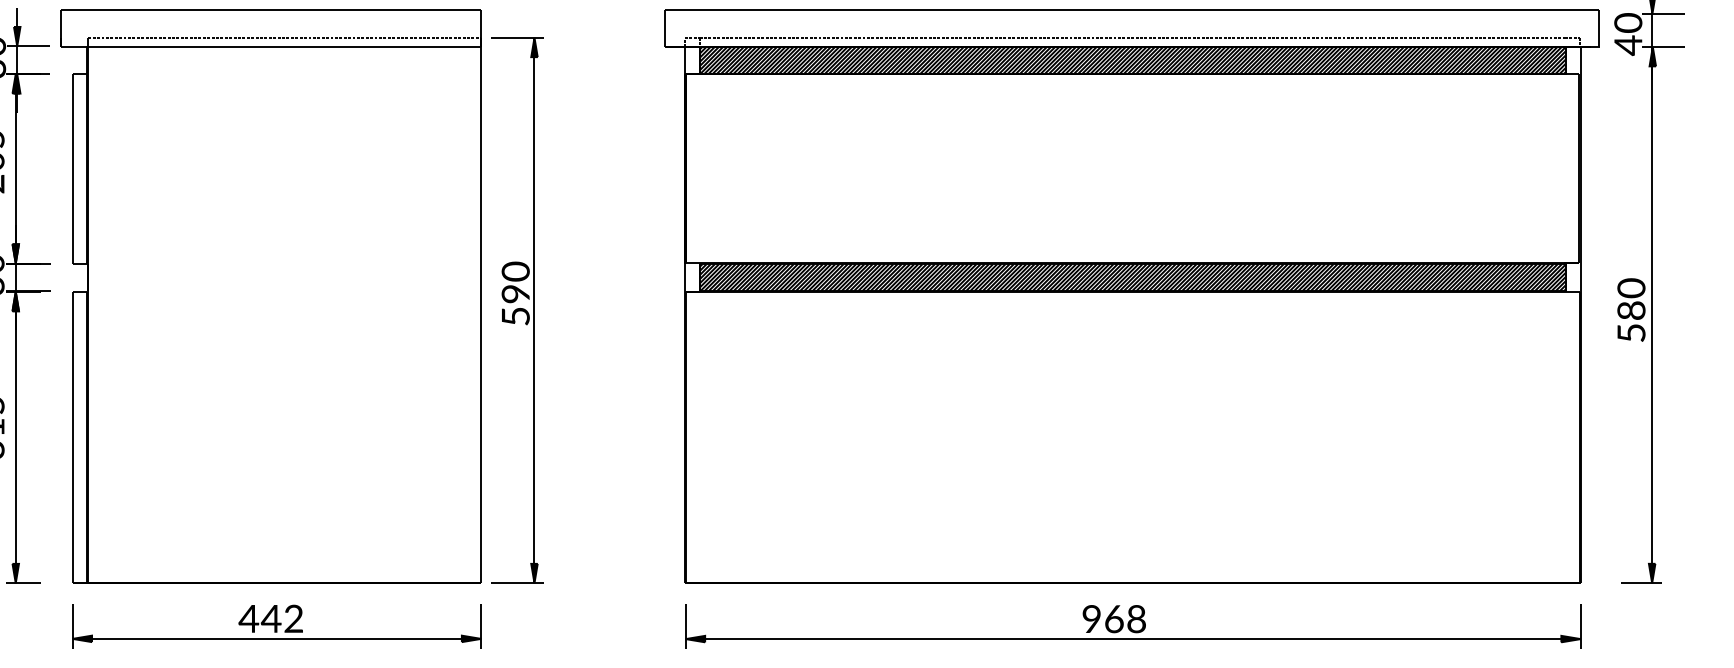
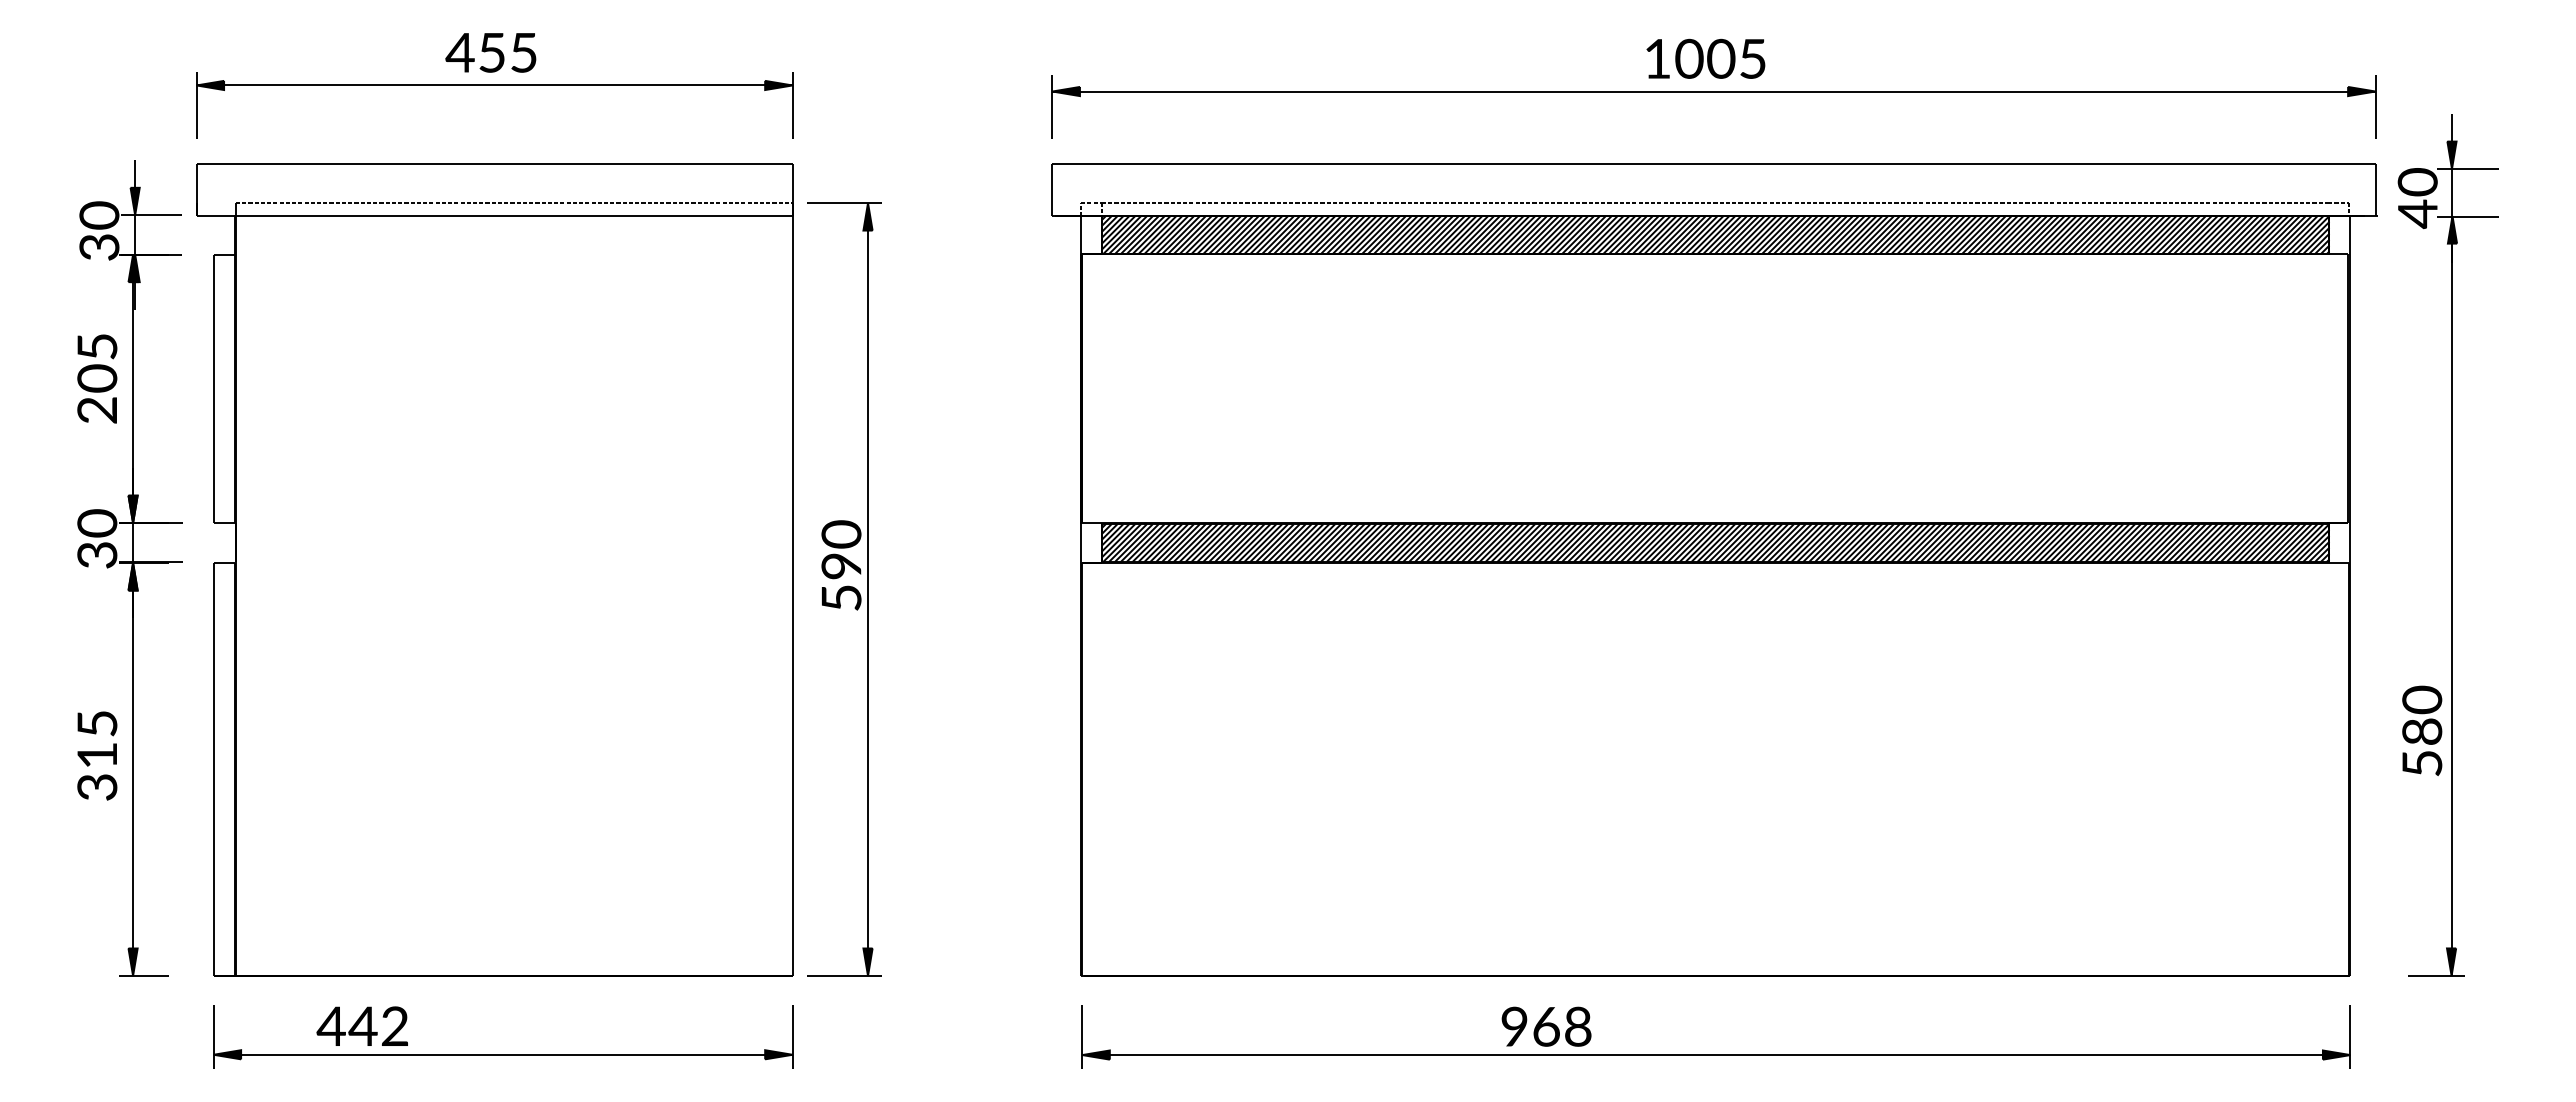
text: (1631, 309) -> (2422, 730), moved
text: (270, 618) -> (361, 1025), moved
text: (1114, 618) -> (1546, 1026), moved

